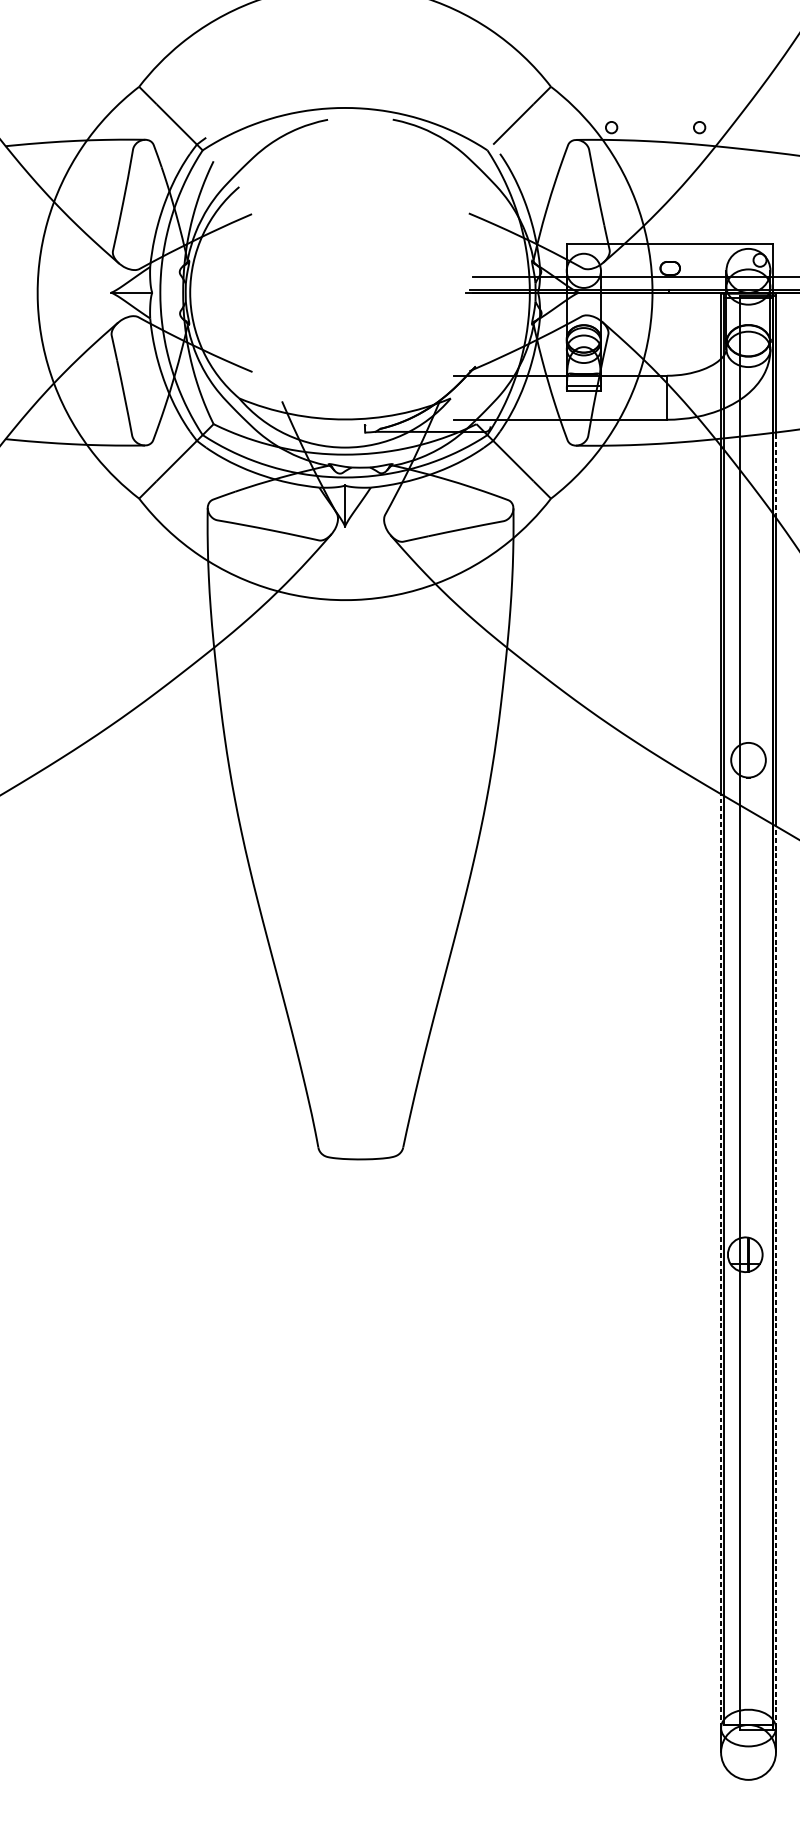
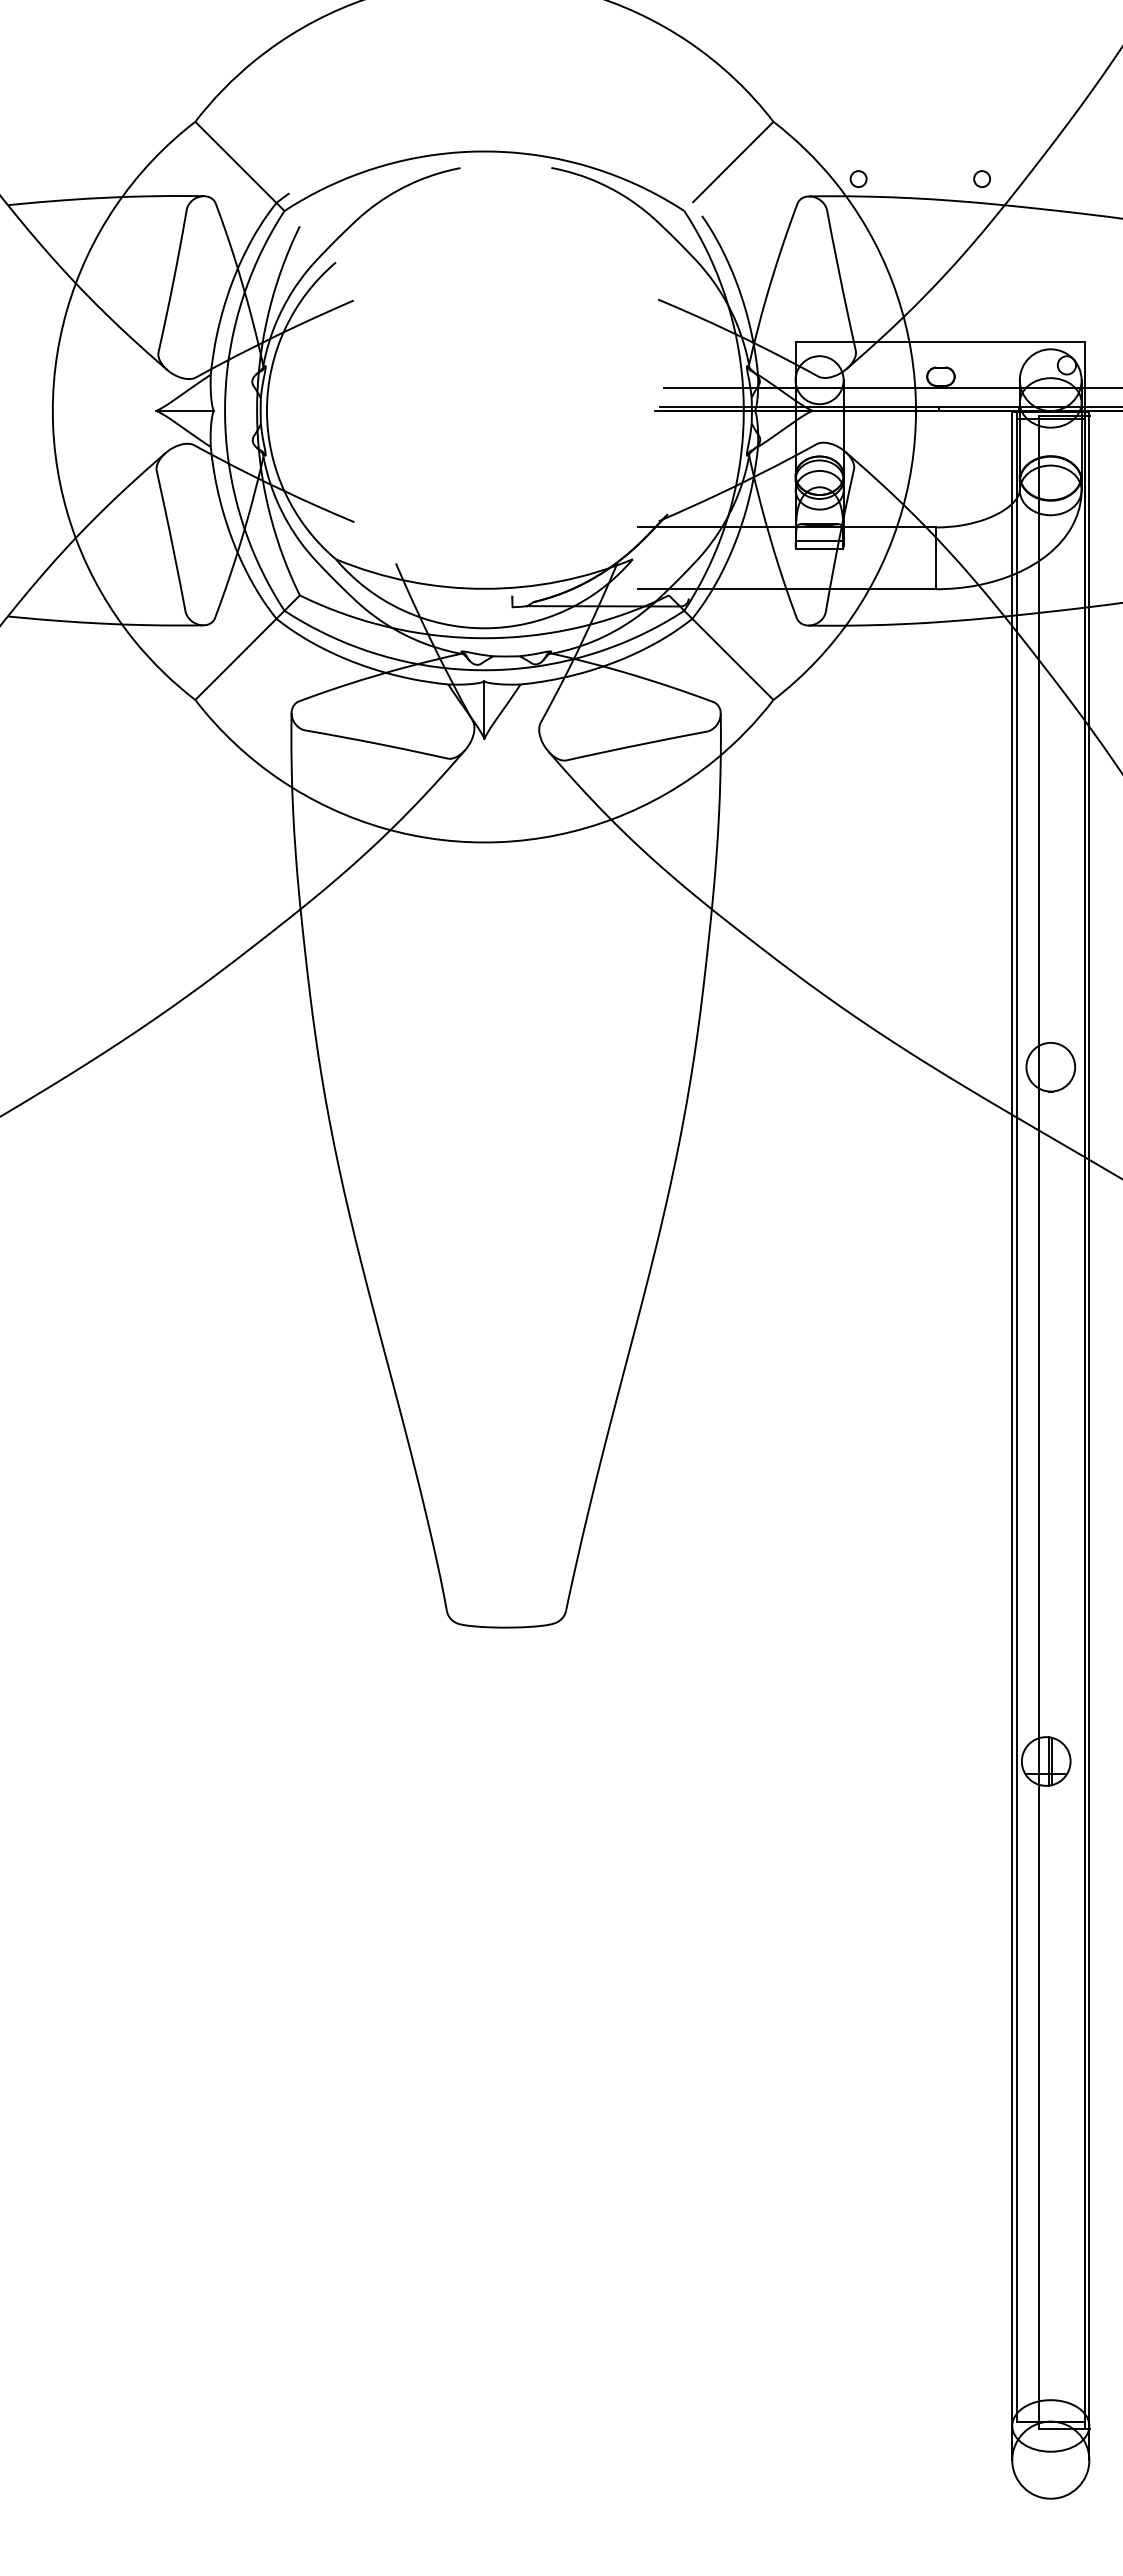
line: (776, 474) -> (1089, 666), dashed -> solid
line: (721, 1261) -> (1012, 1770), dashed -> solid
line: (776, 1276) -> (1089, 1792), dashed -> solid

